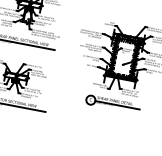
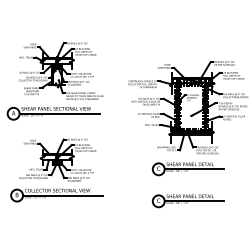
part: (107, 128) -> (187, 201), added

